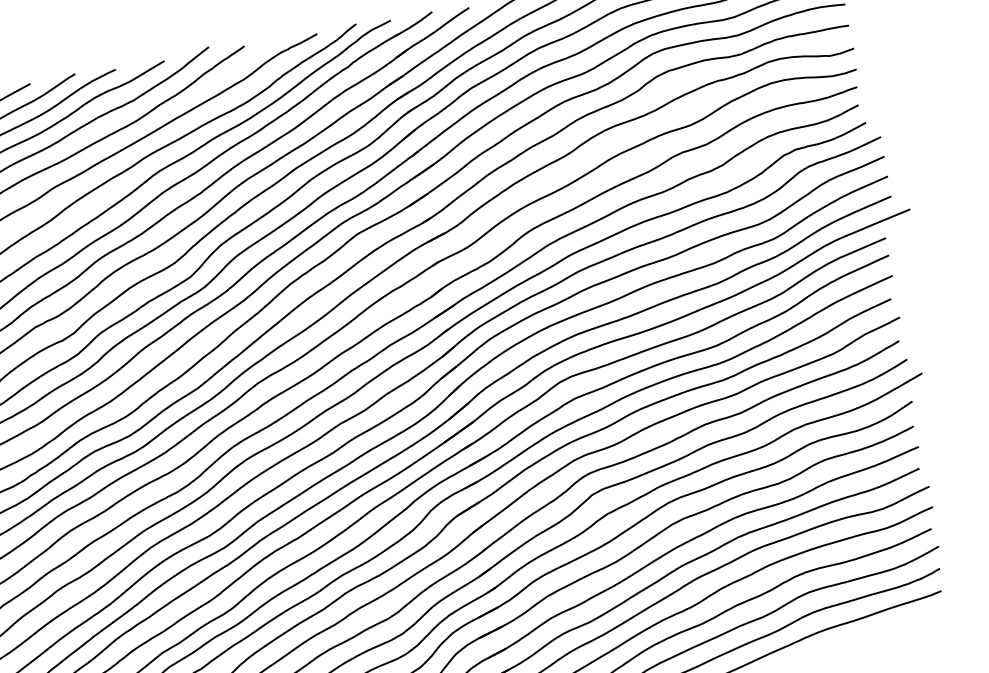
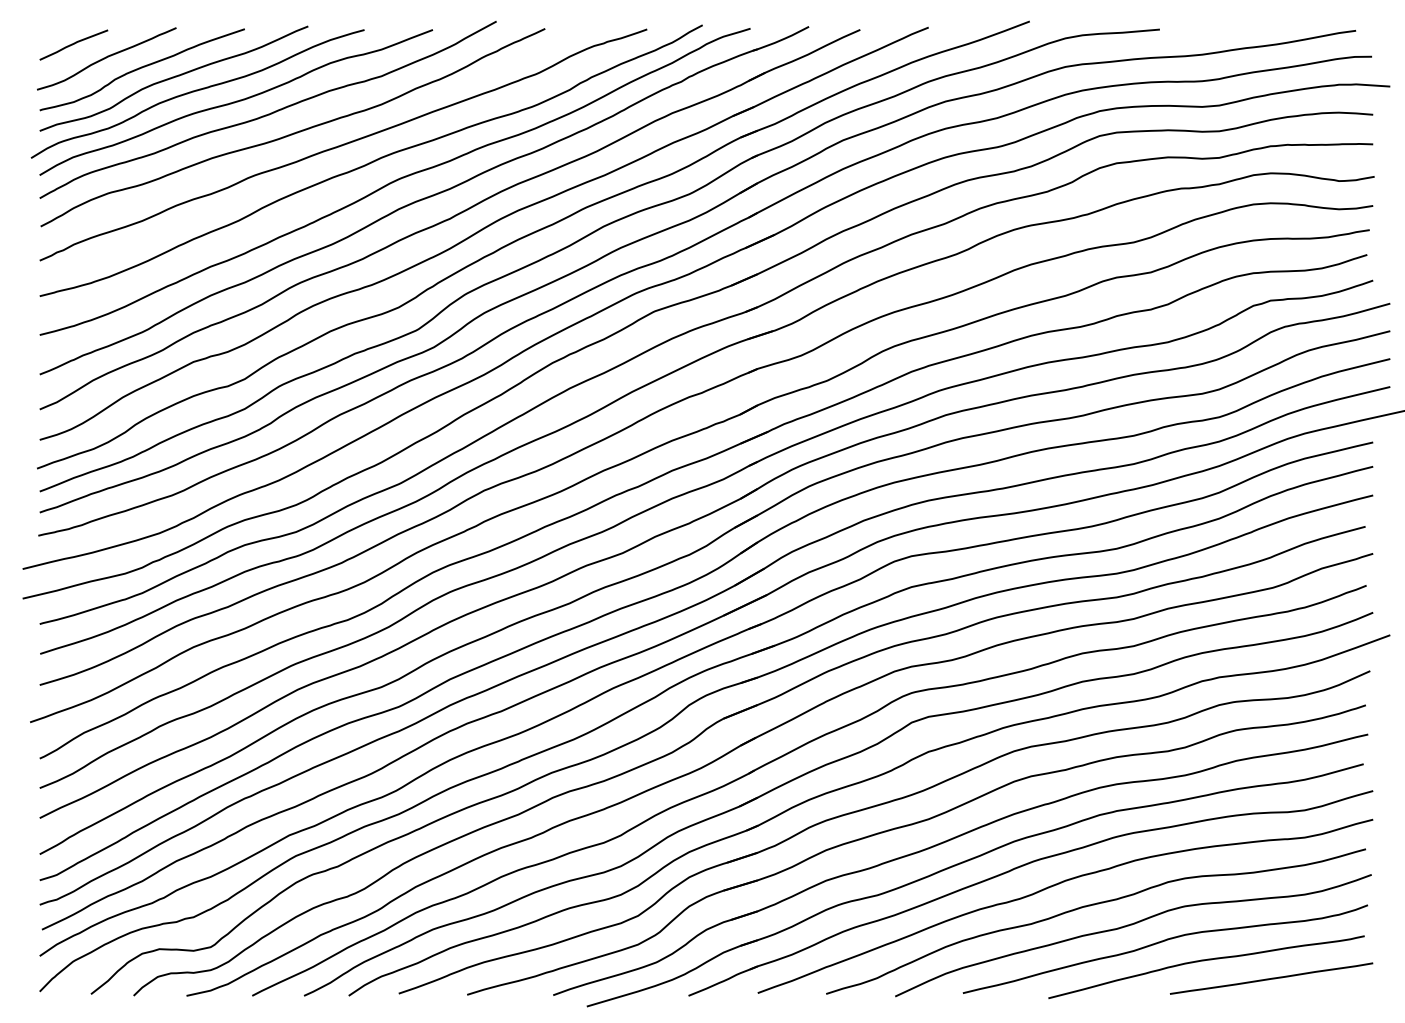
line: (880, 632) -> (1271, 978), added

